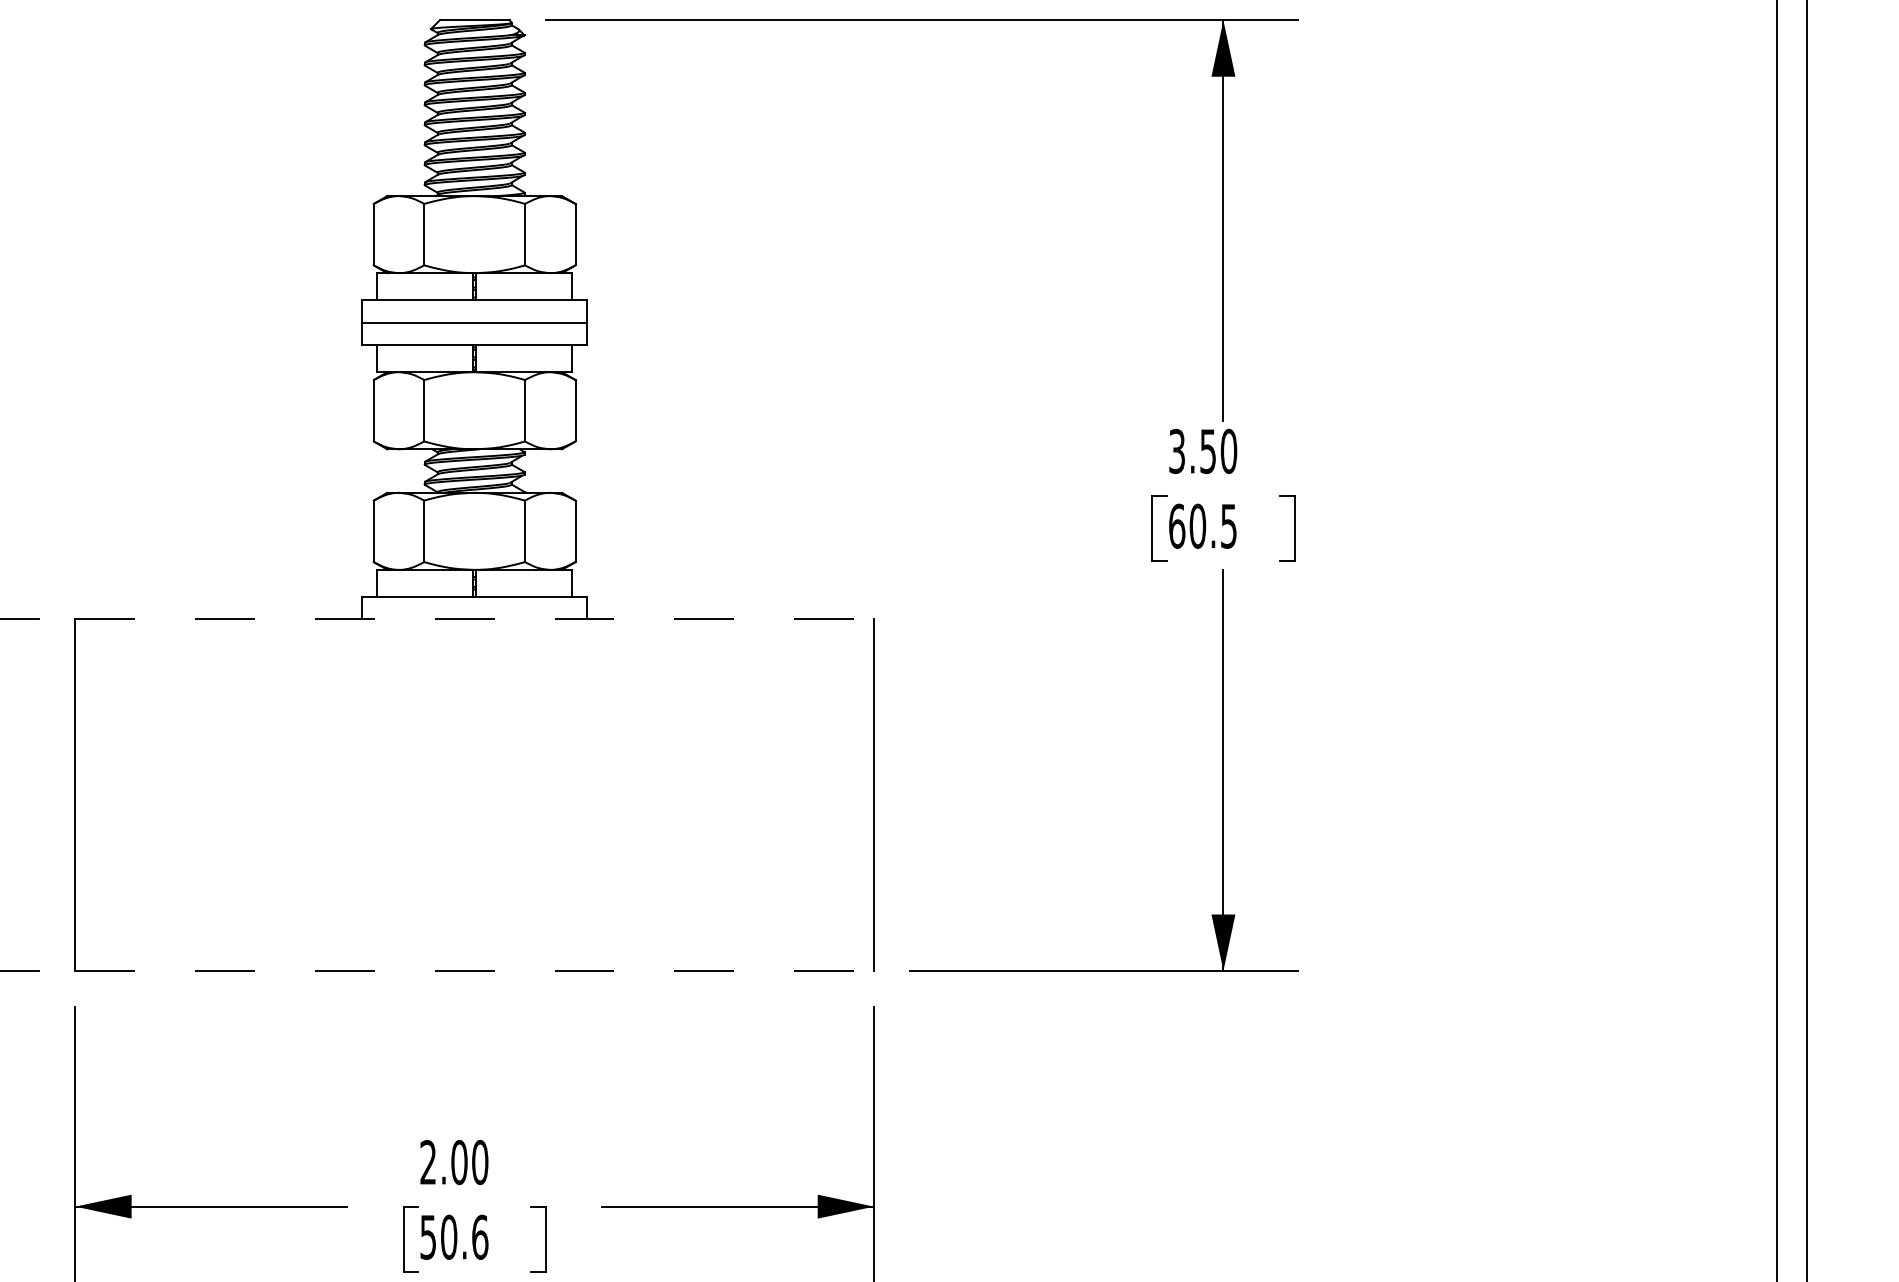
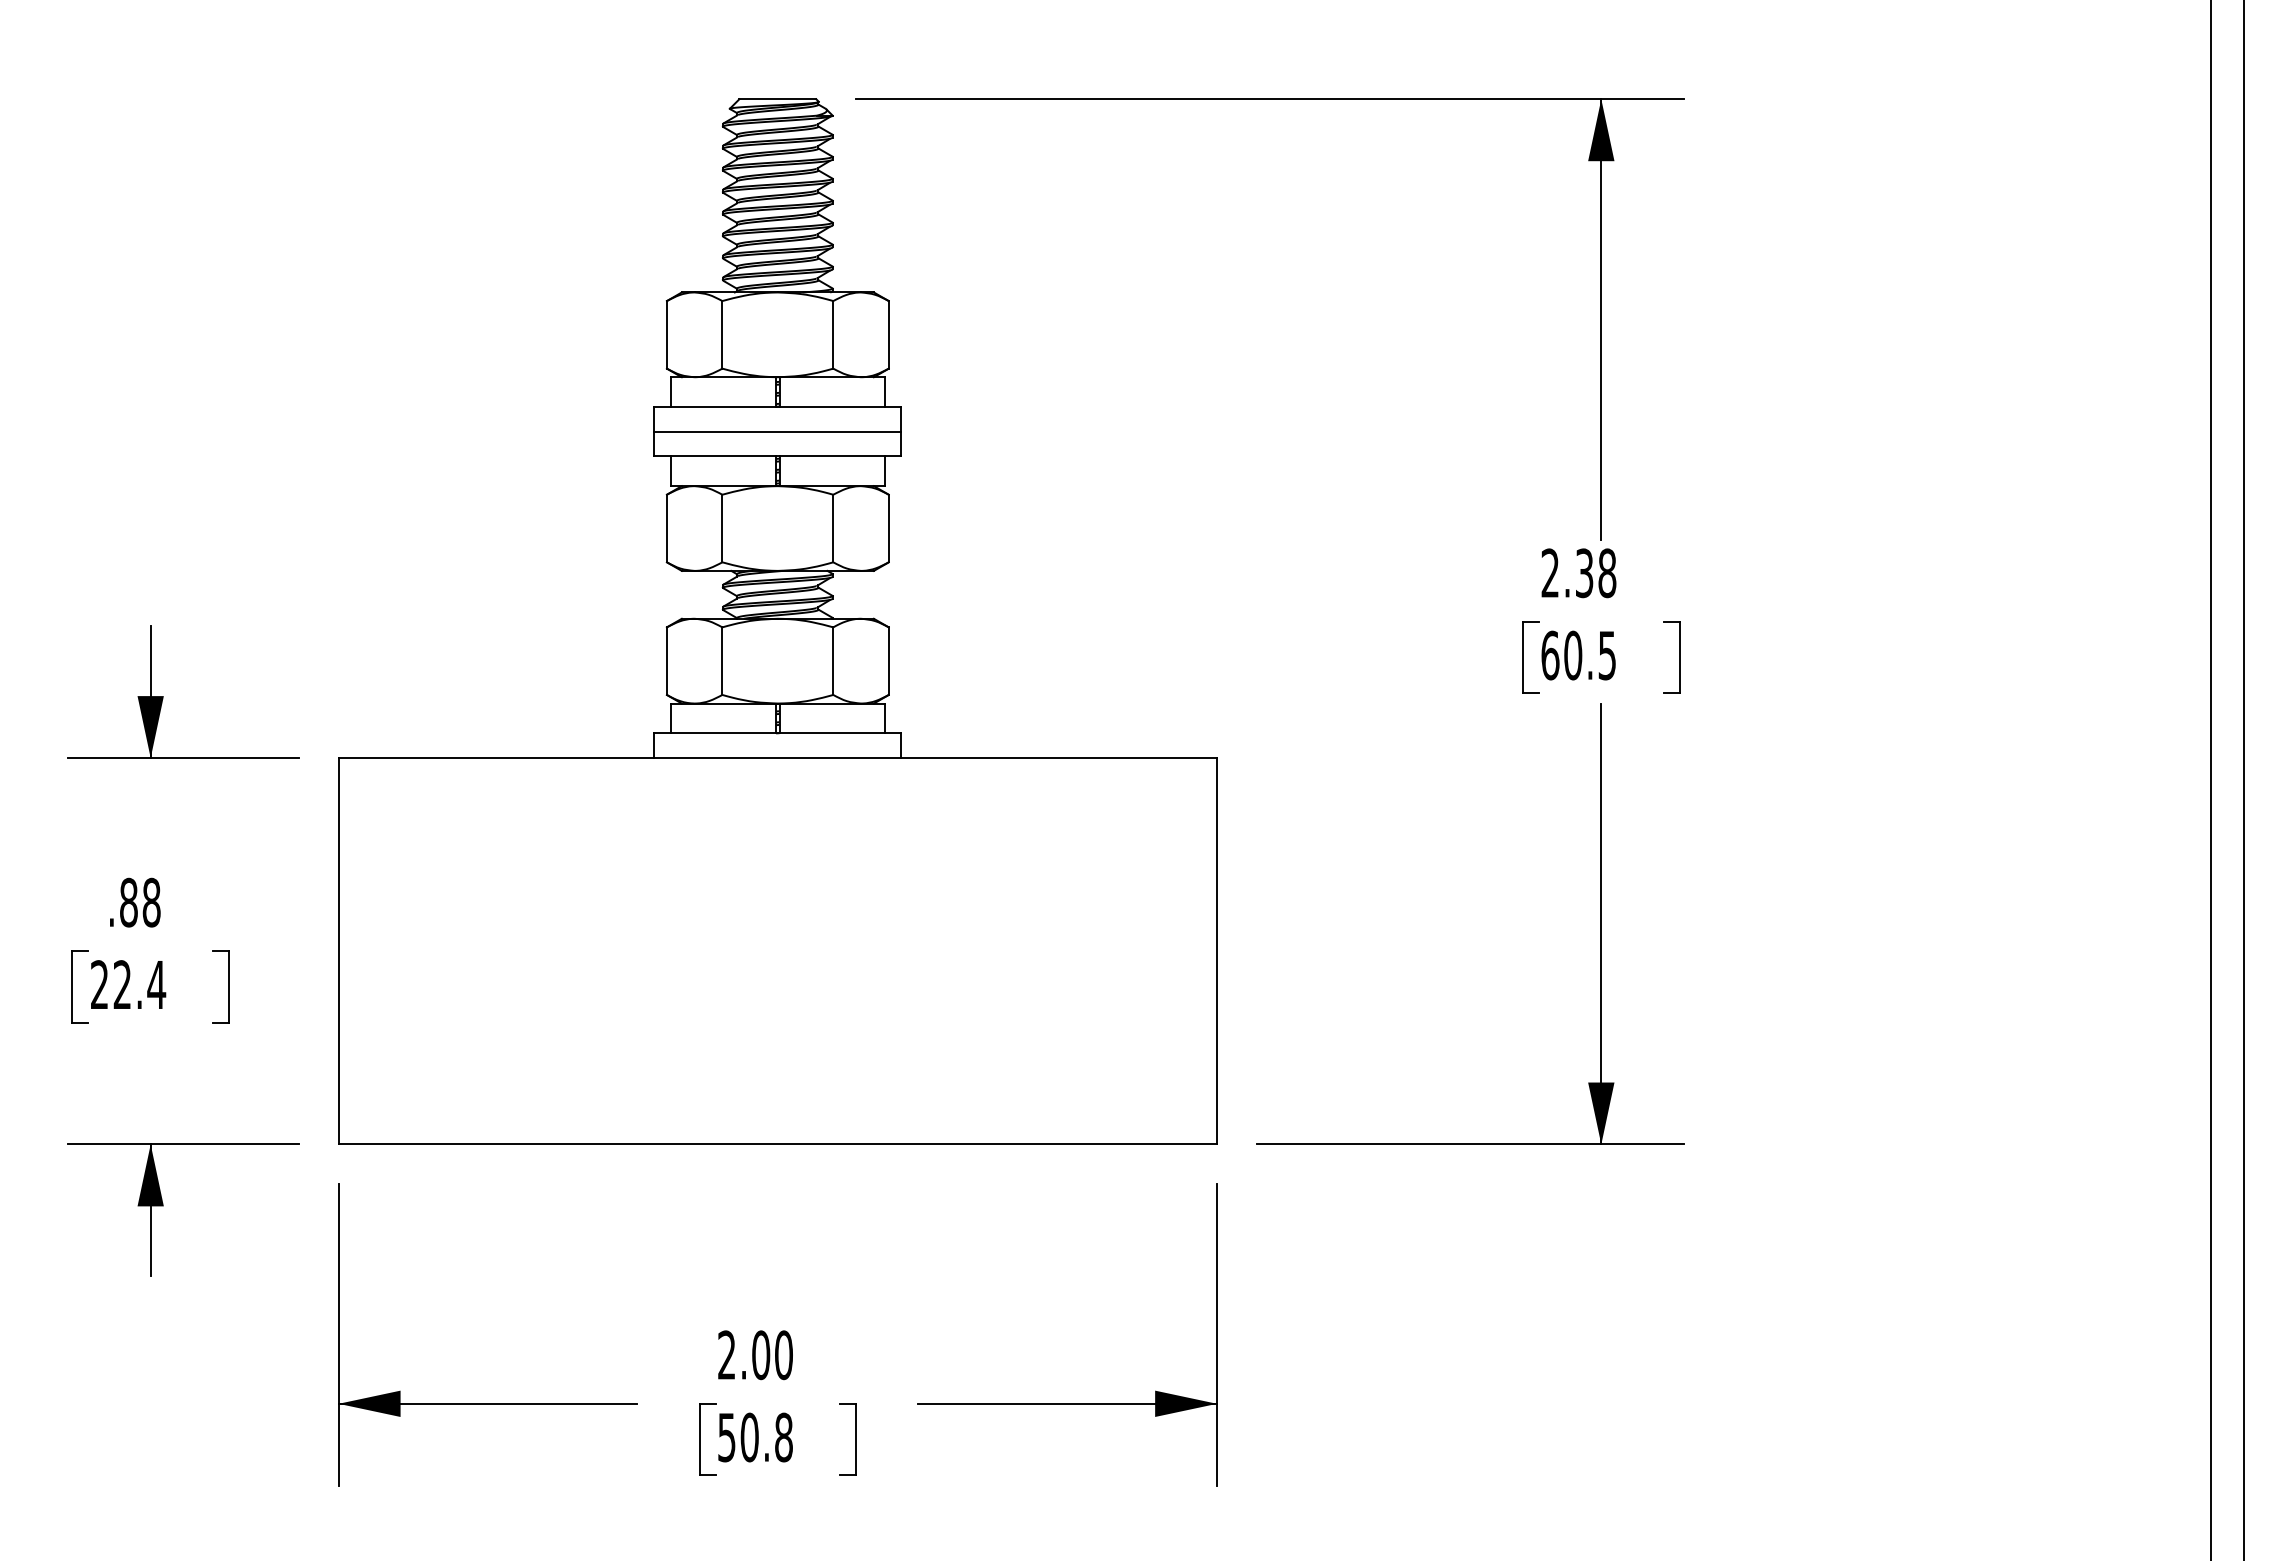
text: (1202, 451) -> (1578, 573), 3.50 -> 2.38
line: (475, 619) -> (778, 758), dashed -> solid
line: (475, 970) -> (778, 1144), dashed -> solid
text: (480, 1237) -> (784, 1437), 50.6 -> 50.8

